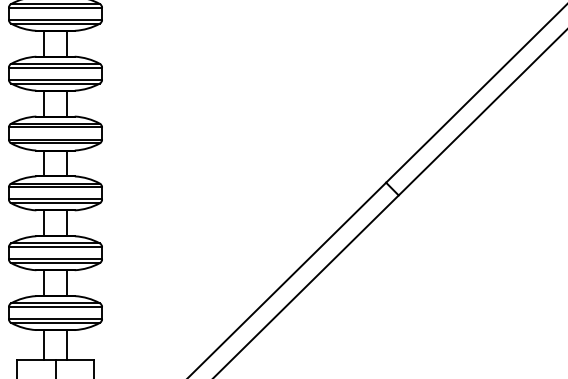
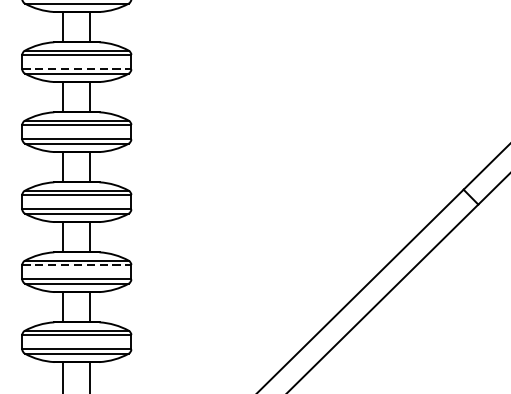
line: (55, 79) -> (76, 68), solid -> dashed
line: (55, 247) -> (76, 265), solid -> dashed

